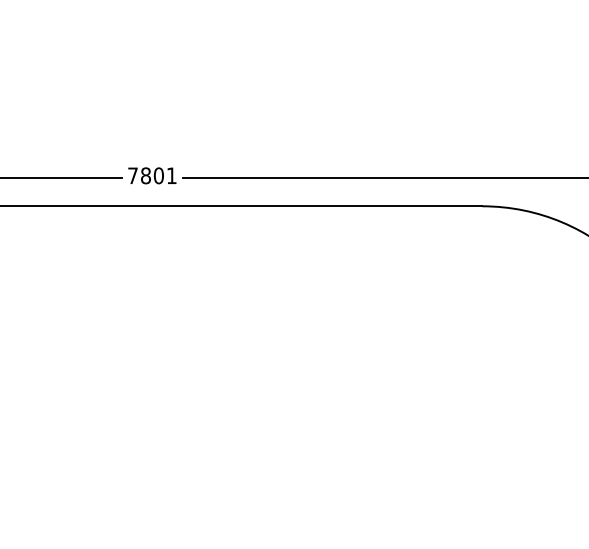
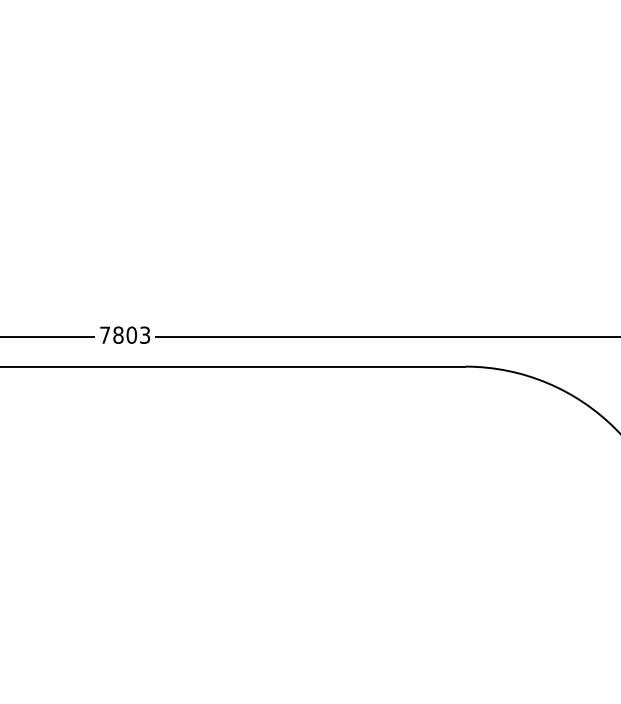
text: (172, 175) -> (145, 334), 7801 -> 7803

